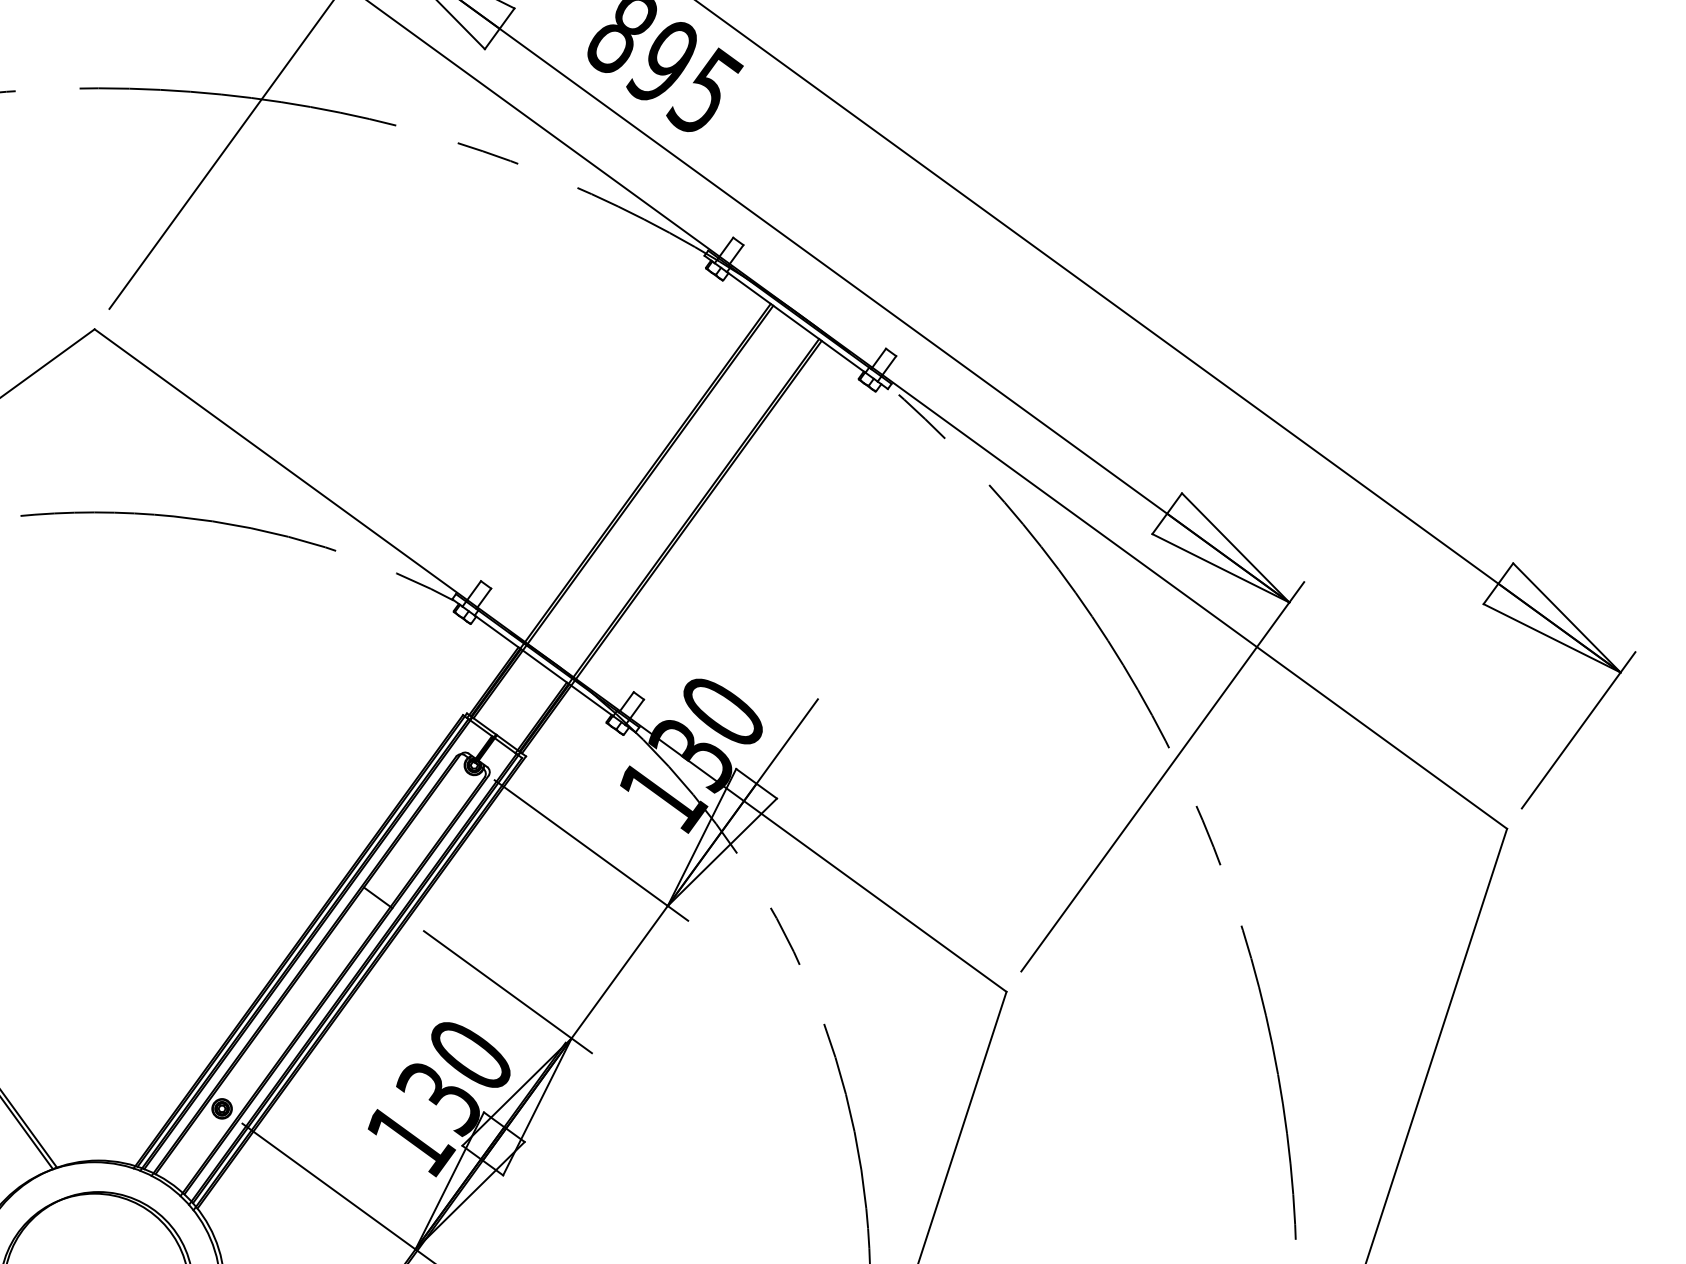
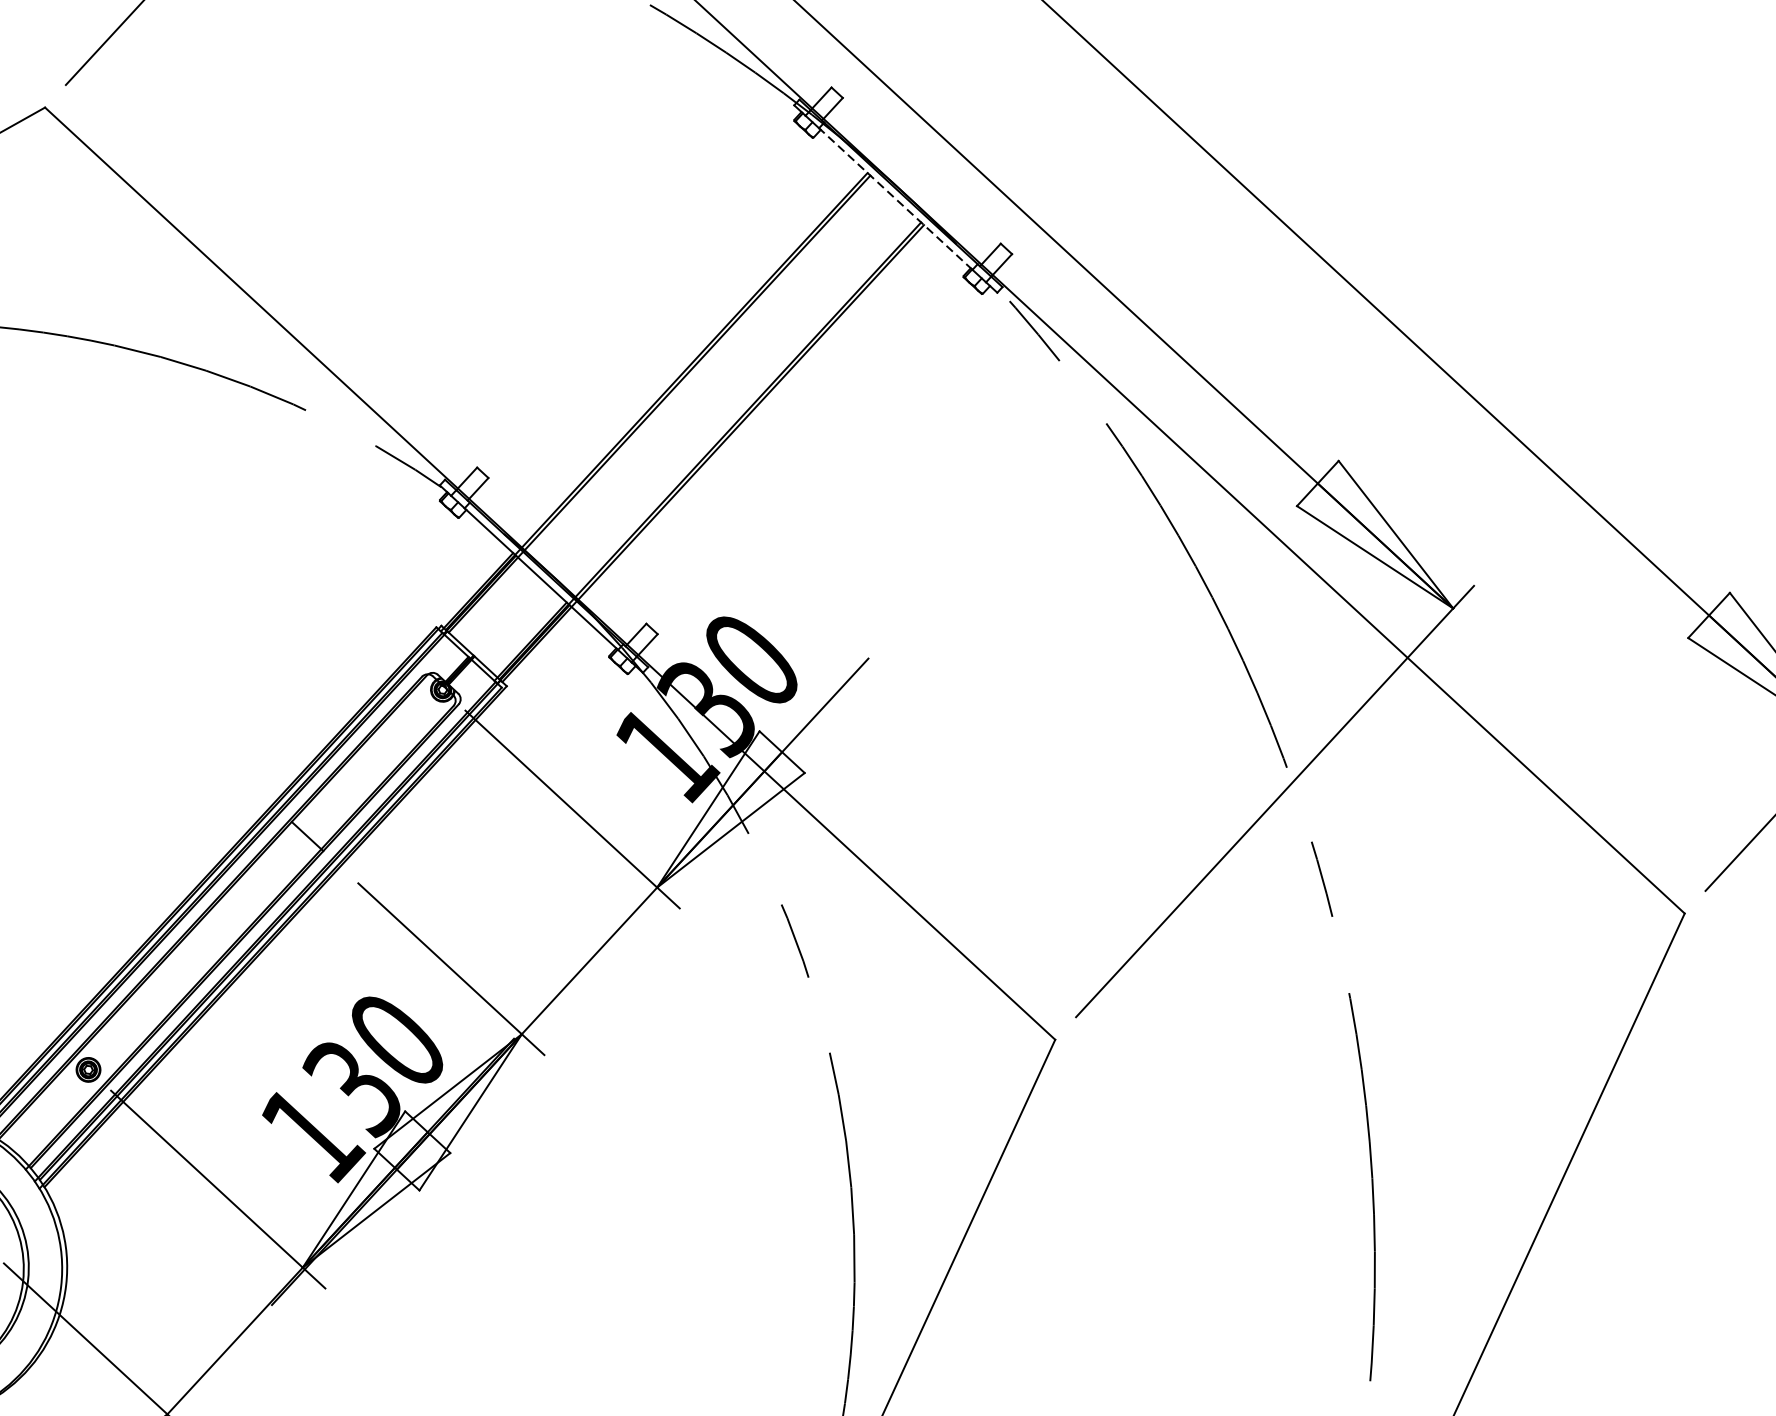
line: (796, 322) -> (896, 199), solid -> dashed

